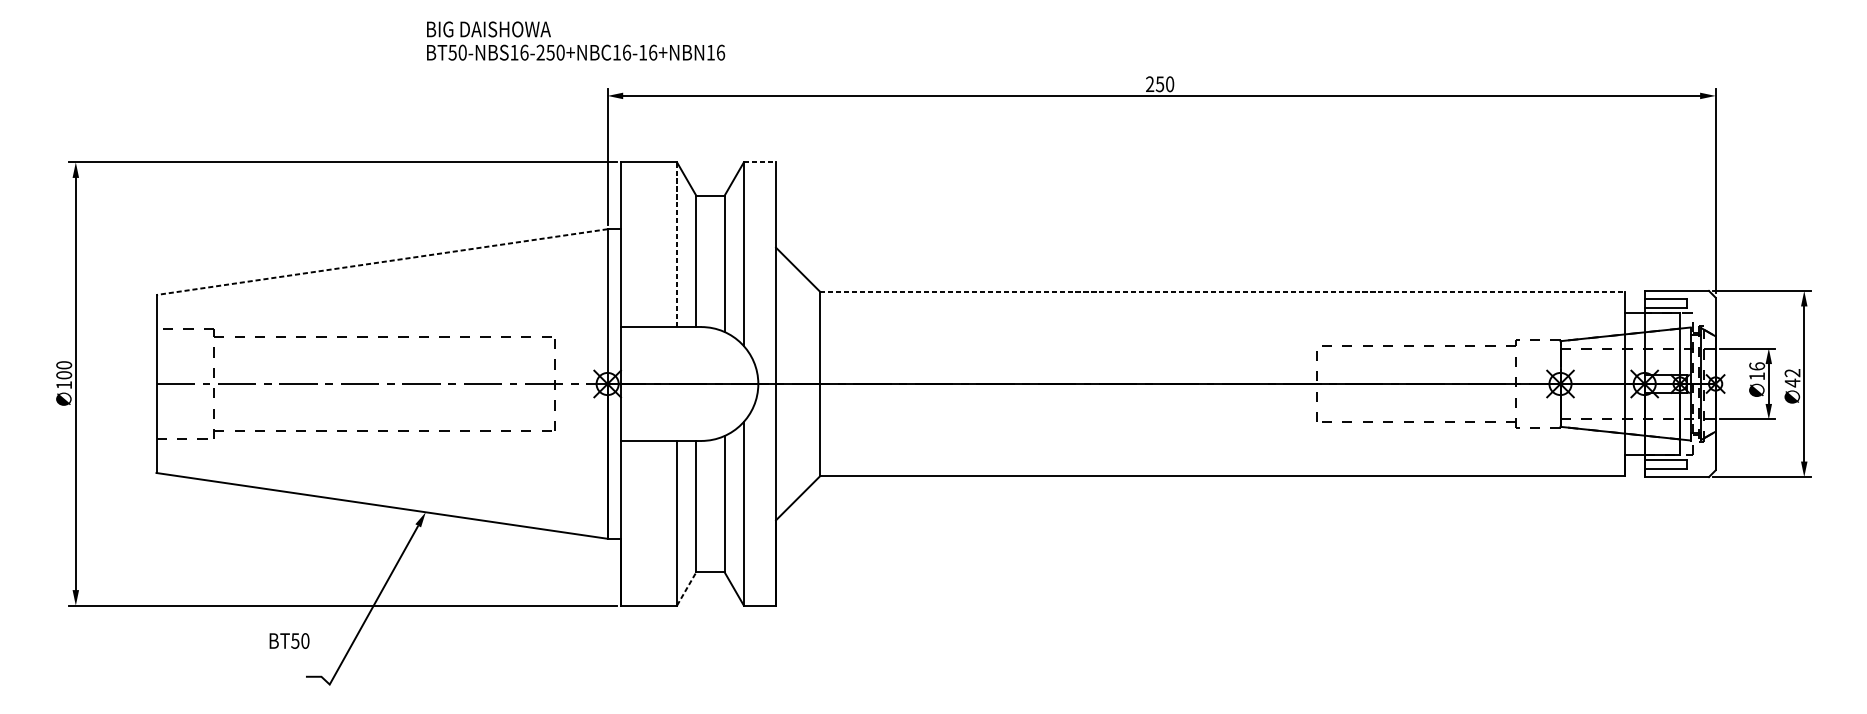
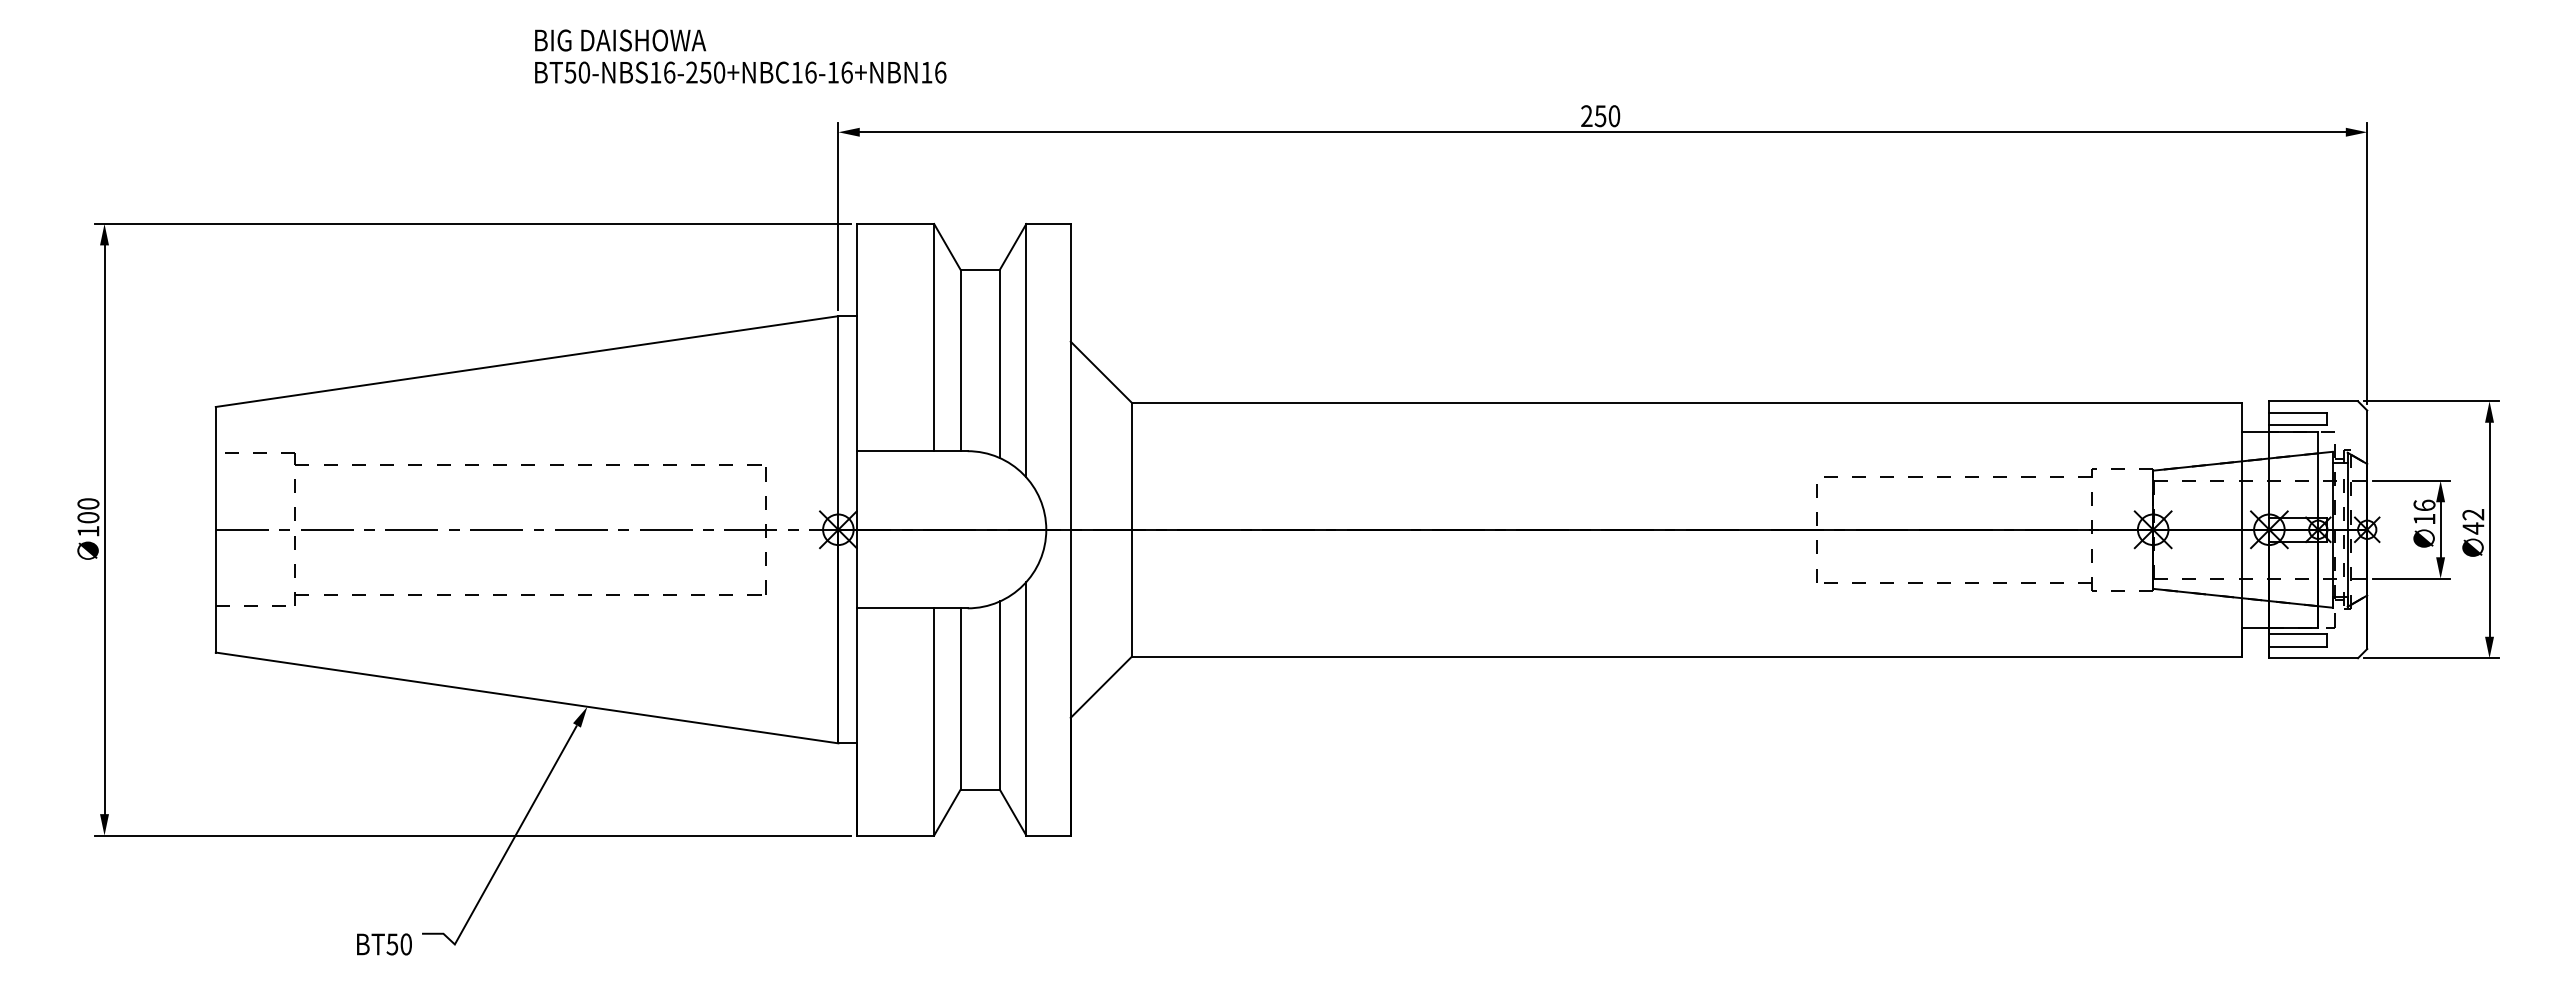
text: (575, 41) -> (740, 56), moved
line: (760, 162) -> (1049, 224), dashed -> solid
line: (677, 244) -> (934, 337), dashed -> solid
line: (382, 262) -> (527, 361), dashed -> solid
line: (1222, 291) -> (1686, 402), dashed -> solid
line: (686, 588) -> (947, 812), dashed -> solid
text: (289, 641) -> (384, 944), moved

